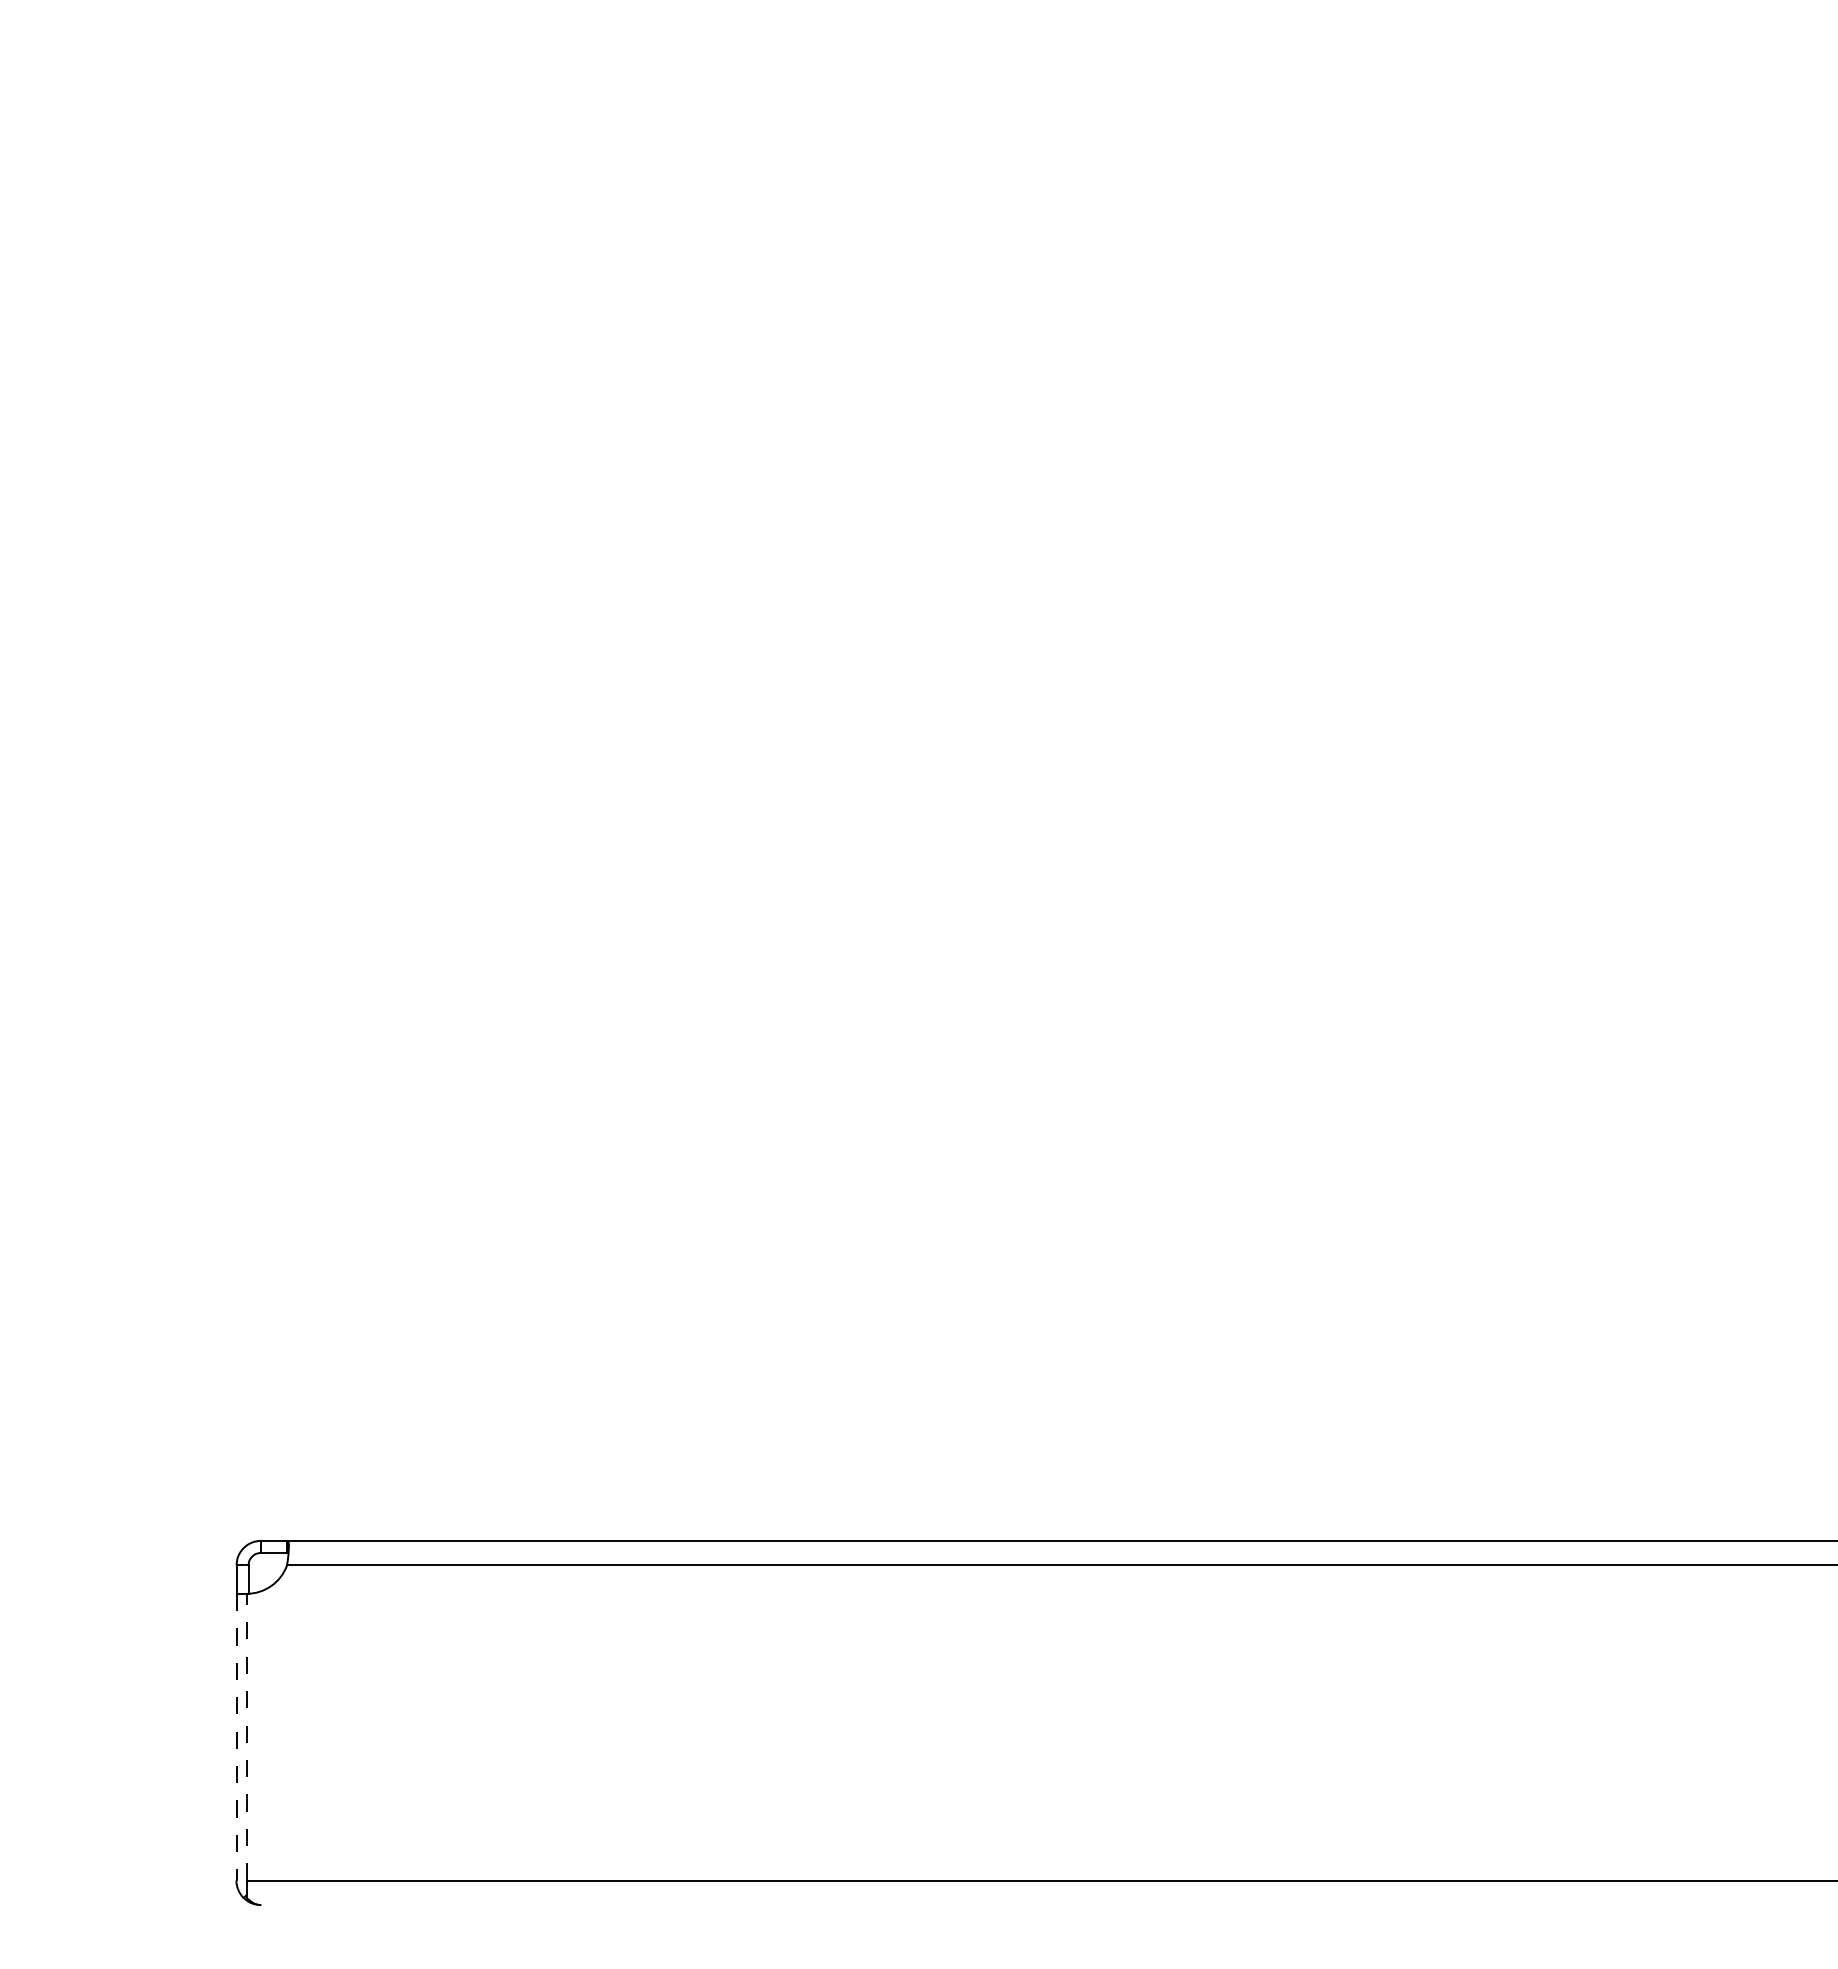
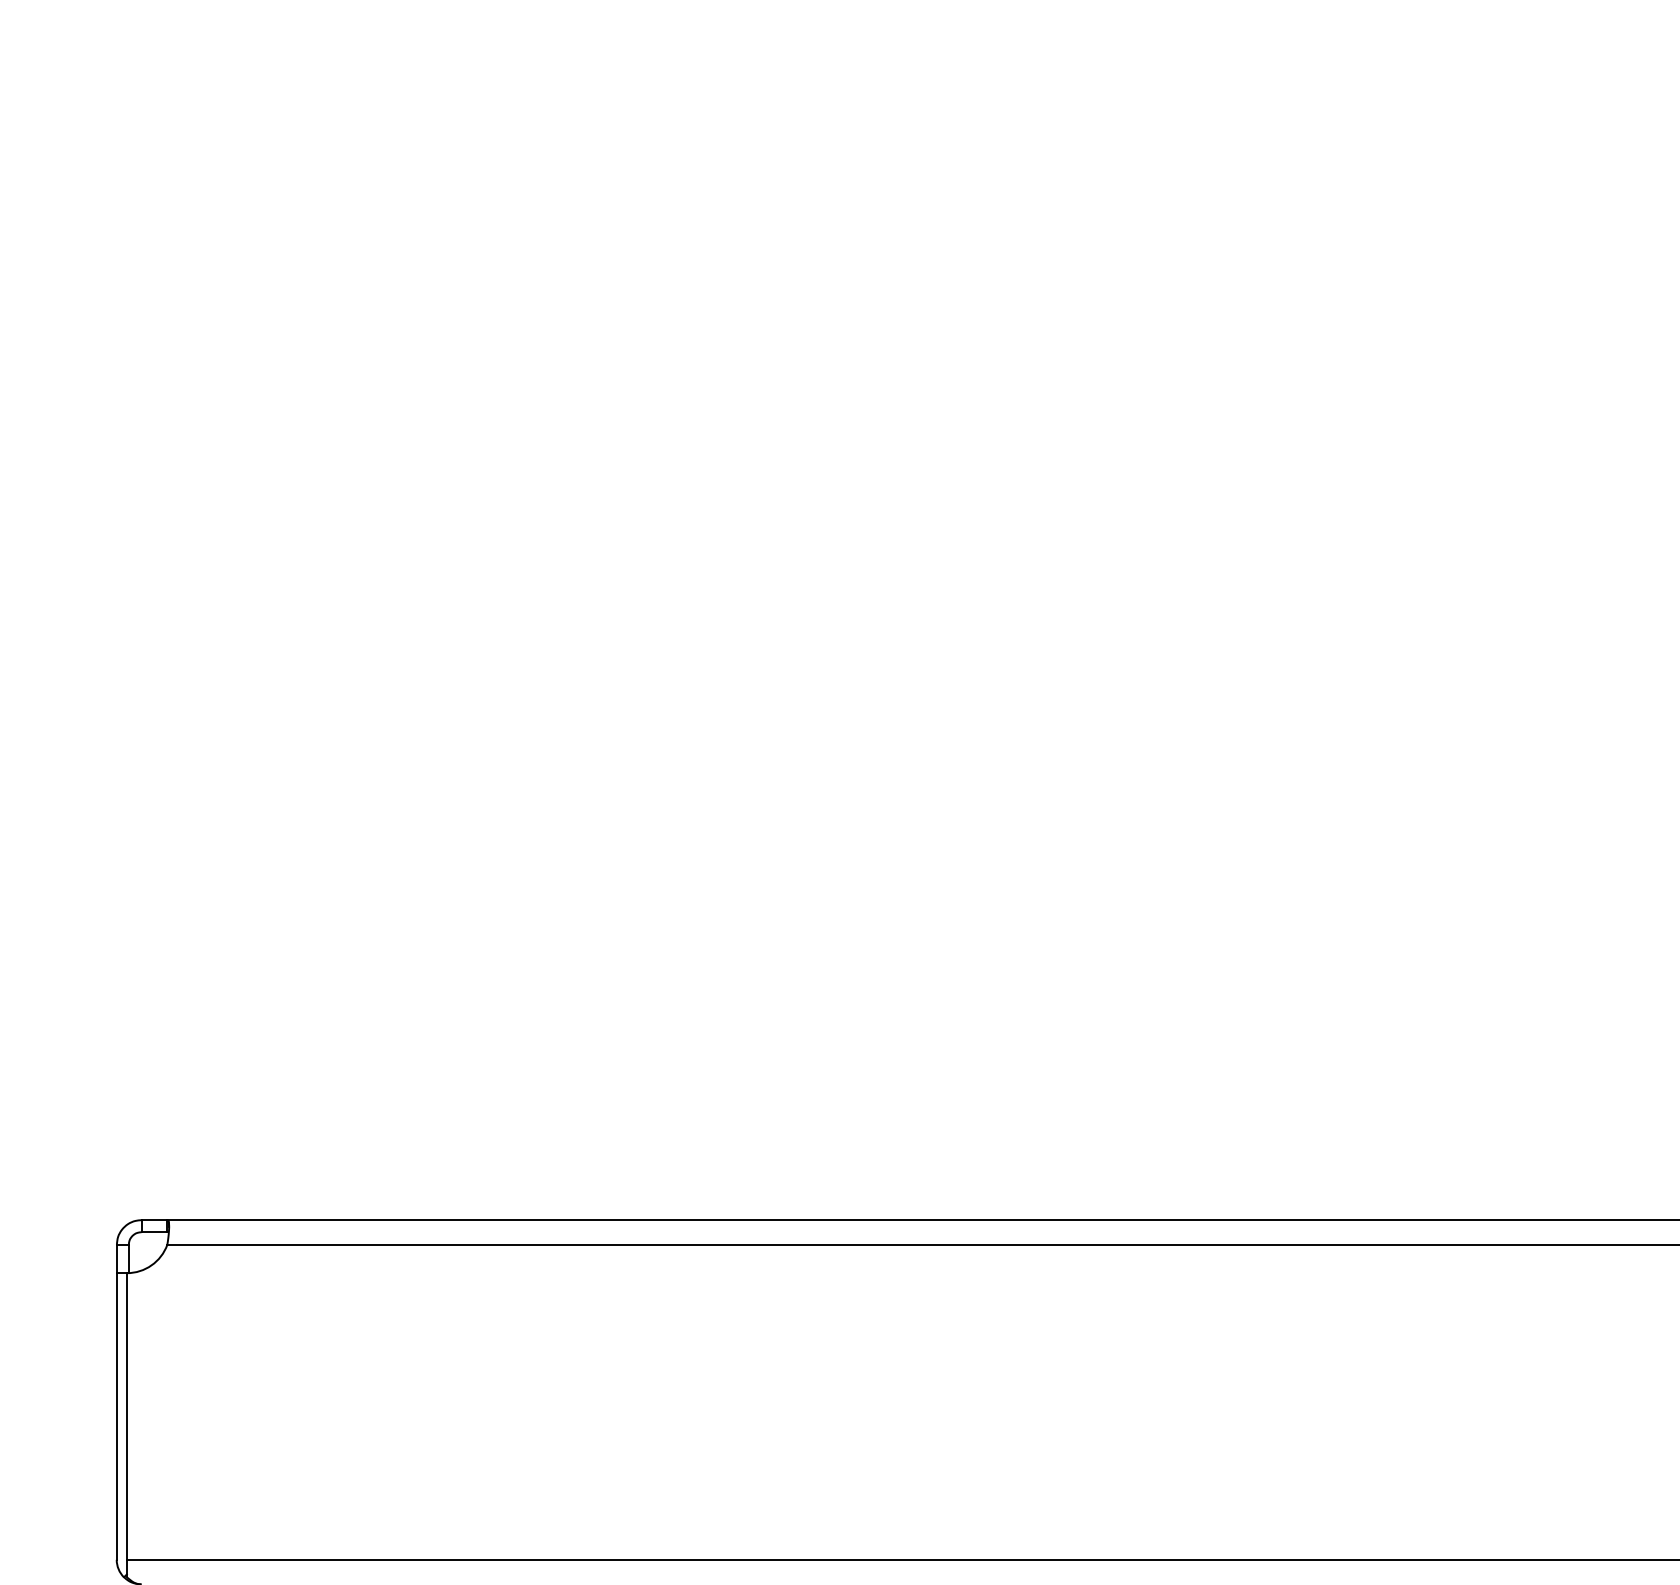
line: (246, 1736) -> (126, 1415), dashed -> solid
line: (236, 1737) -> (116, 1416), dashed -> solid

